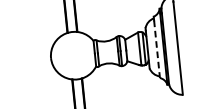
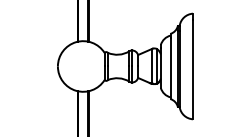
line: (156, 49) -> (170, 68), dashed -> solid

